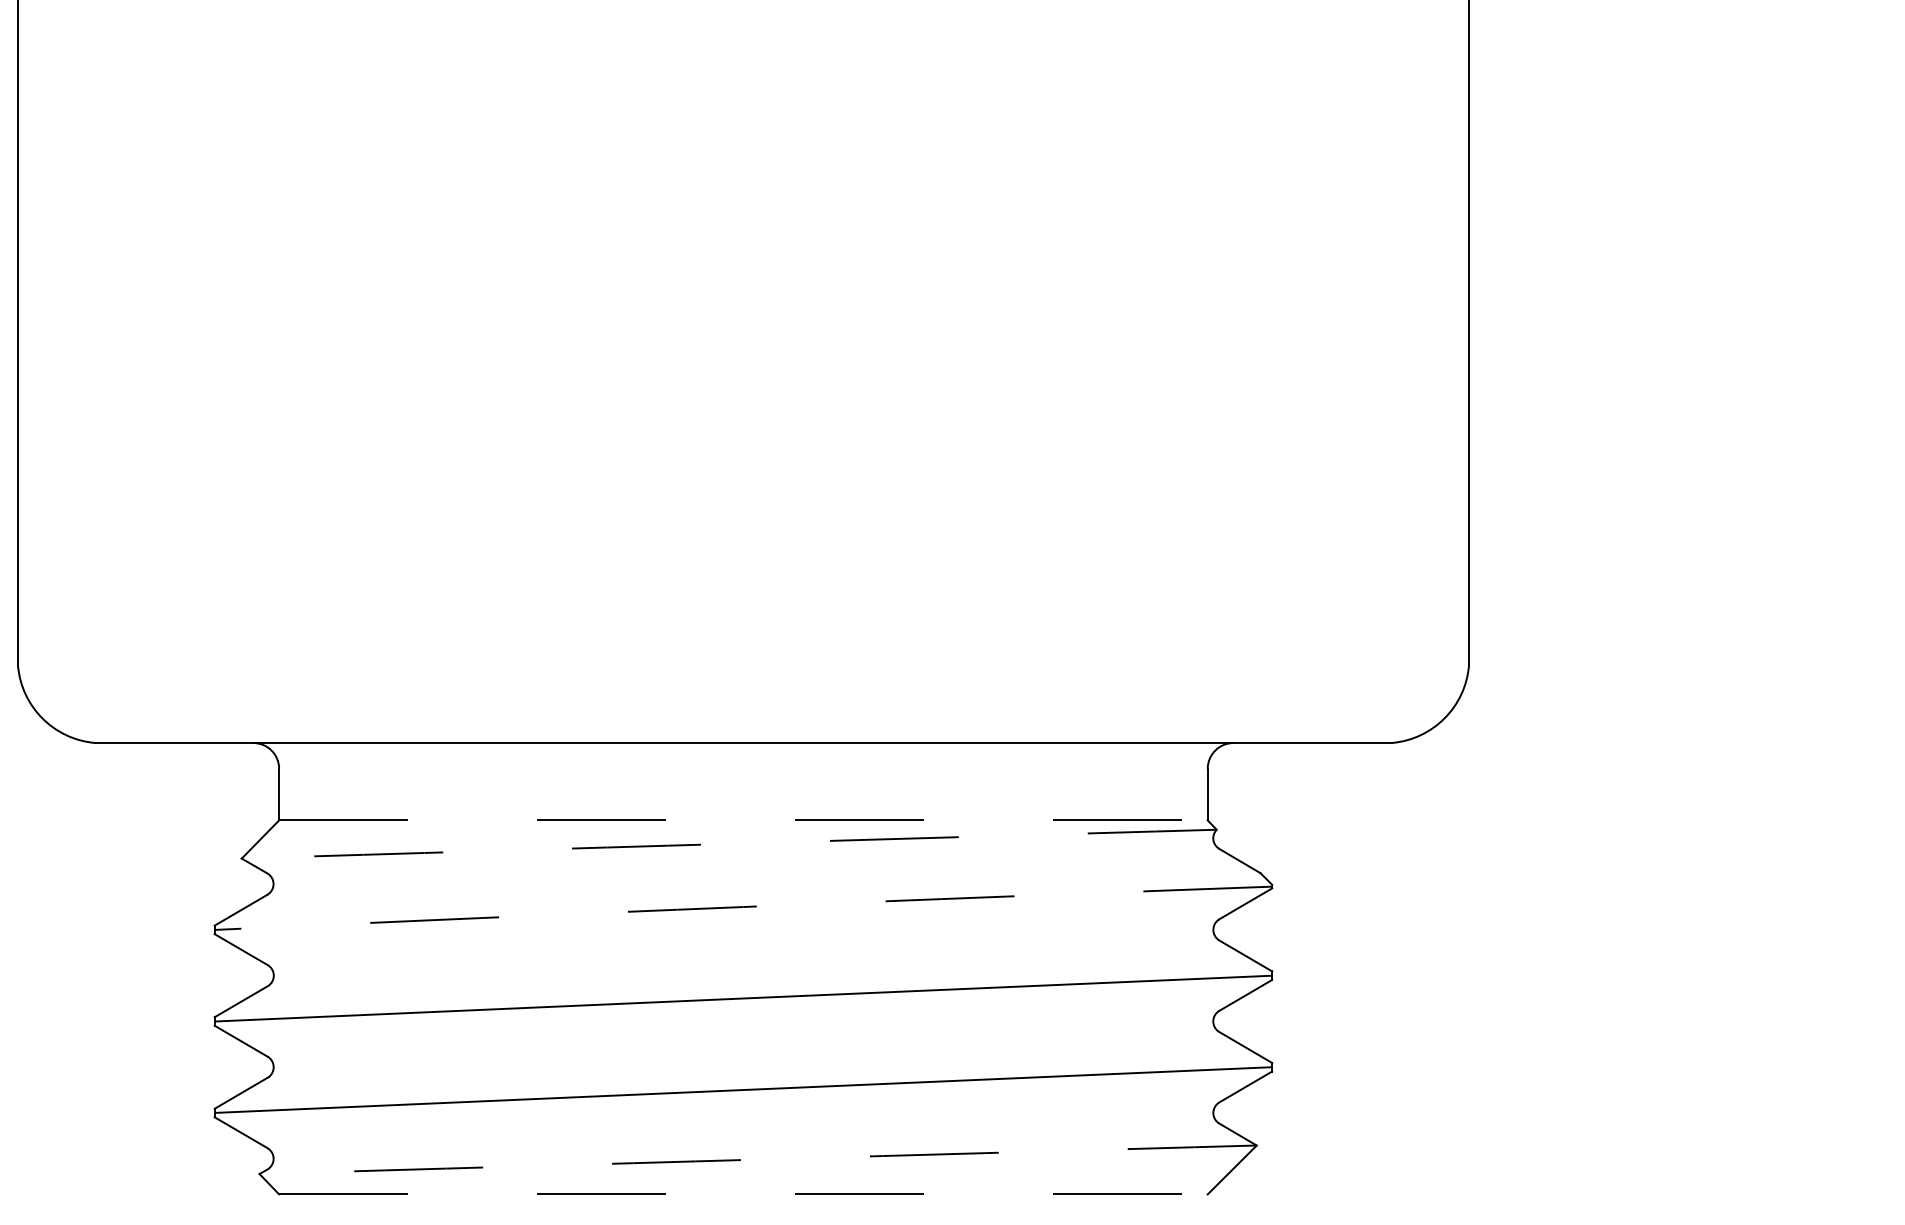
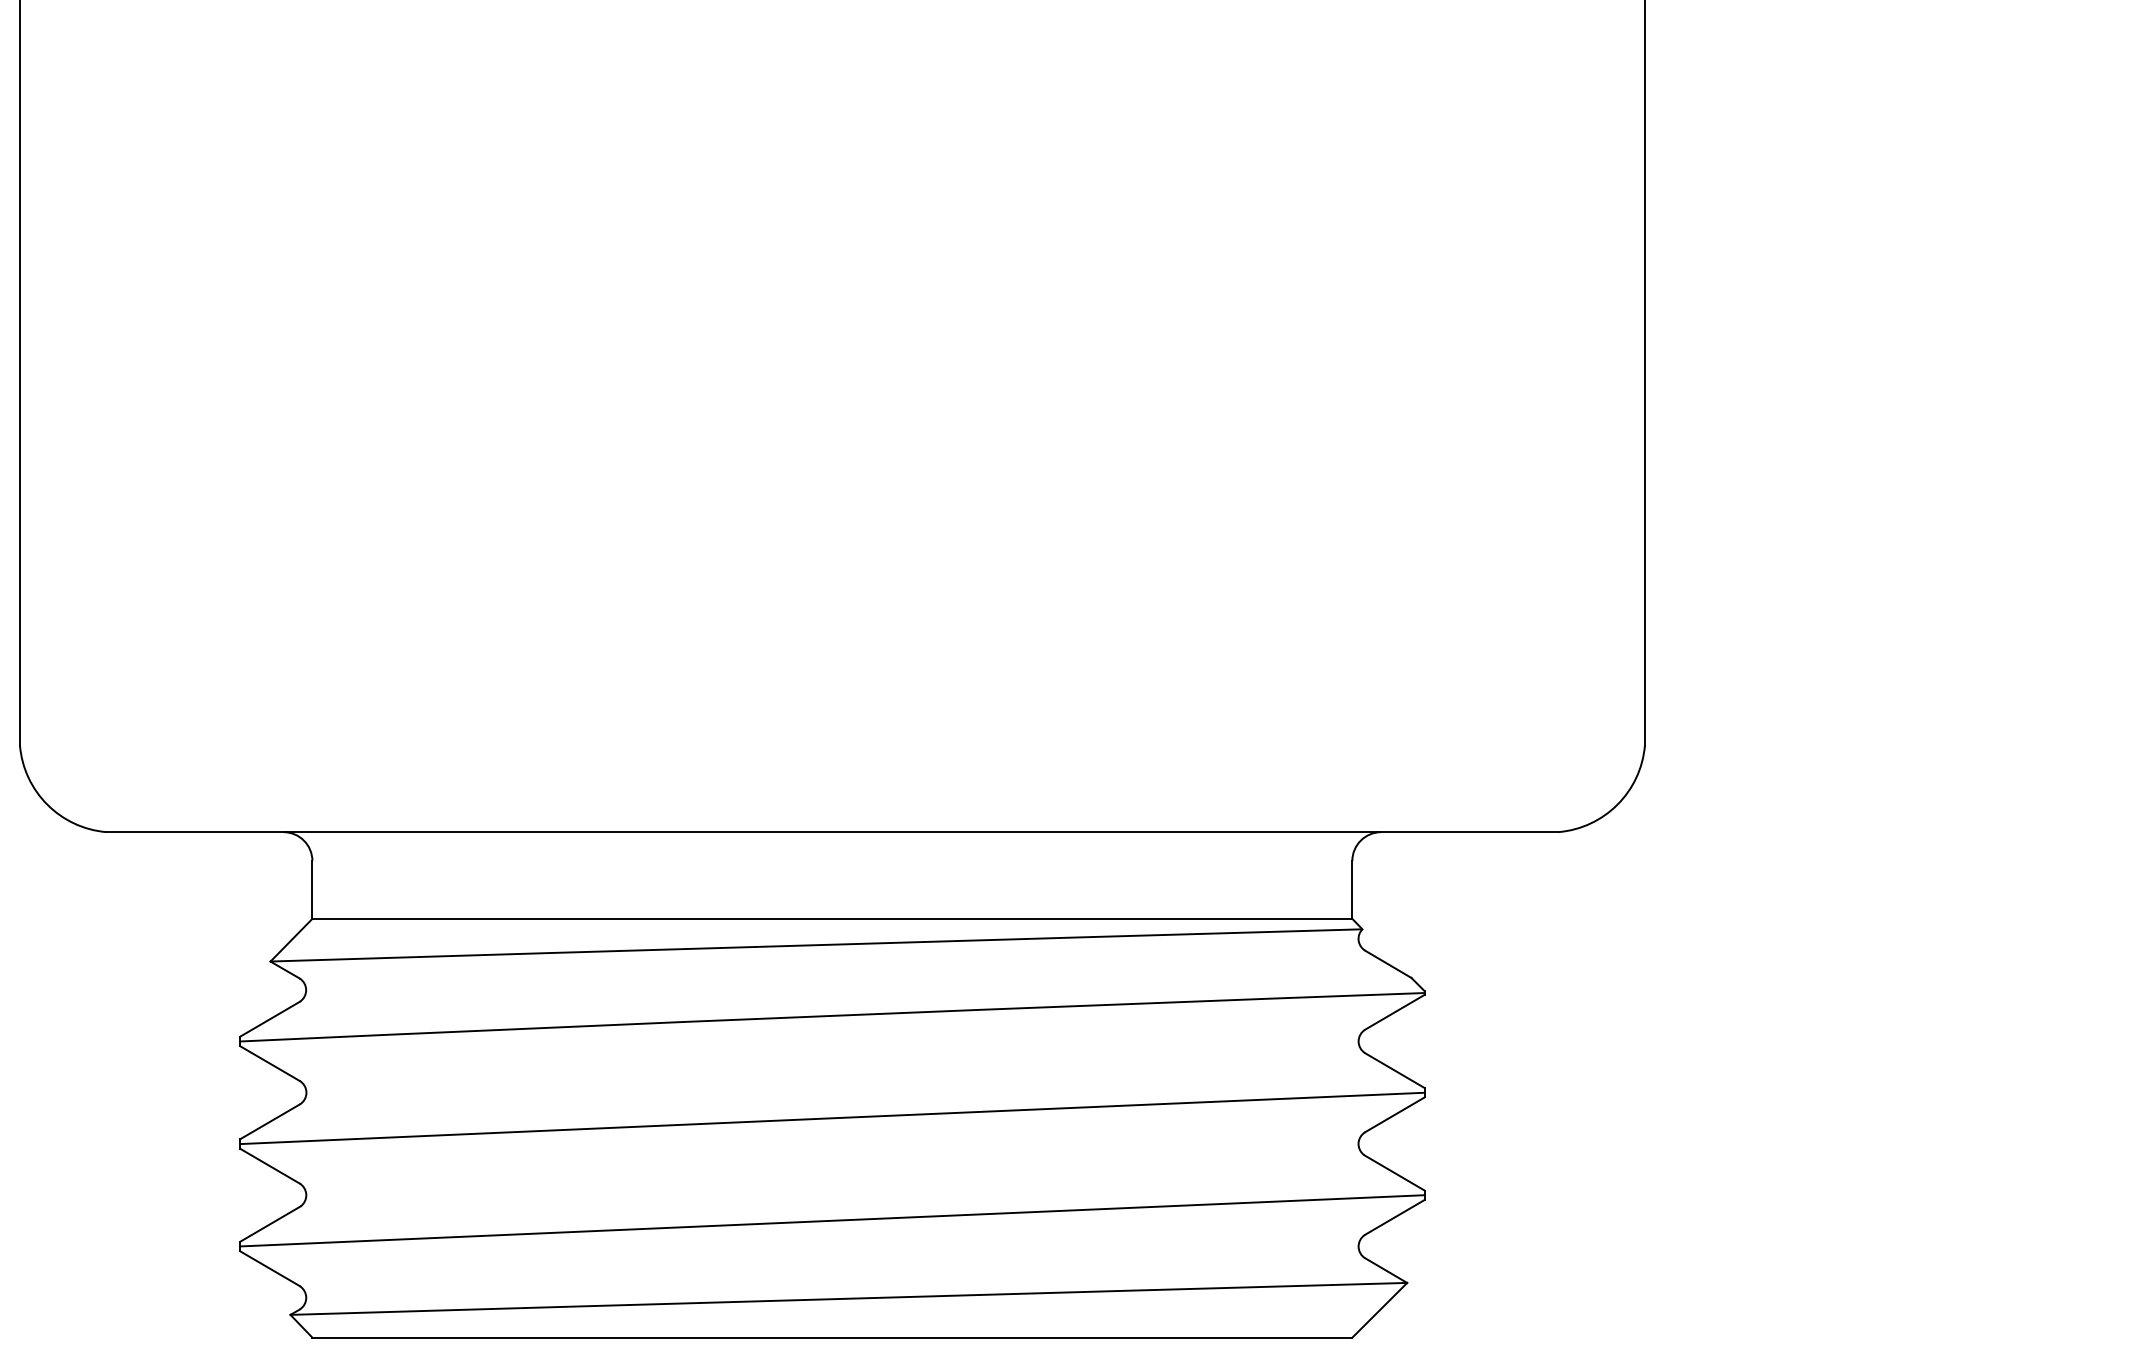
line: (743, 820) -> (832, 918), dashed -> solid
arc: (729, 843) -> (816, 944), dashed -> solid
arc: (743, 907) -> (832, 1016), dashed -> solid
arc: (758, 1159) -> (849, 1298), dashed -> solid
line: (743, 1194) -> (832, 1337), dashed -> solid

